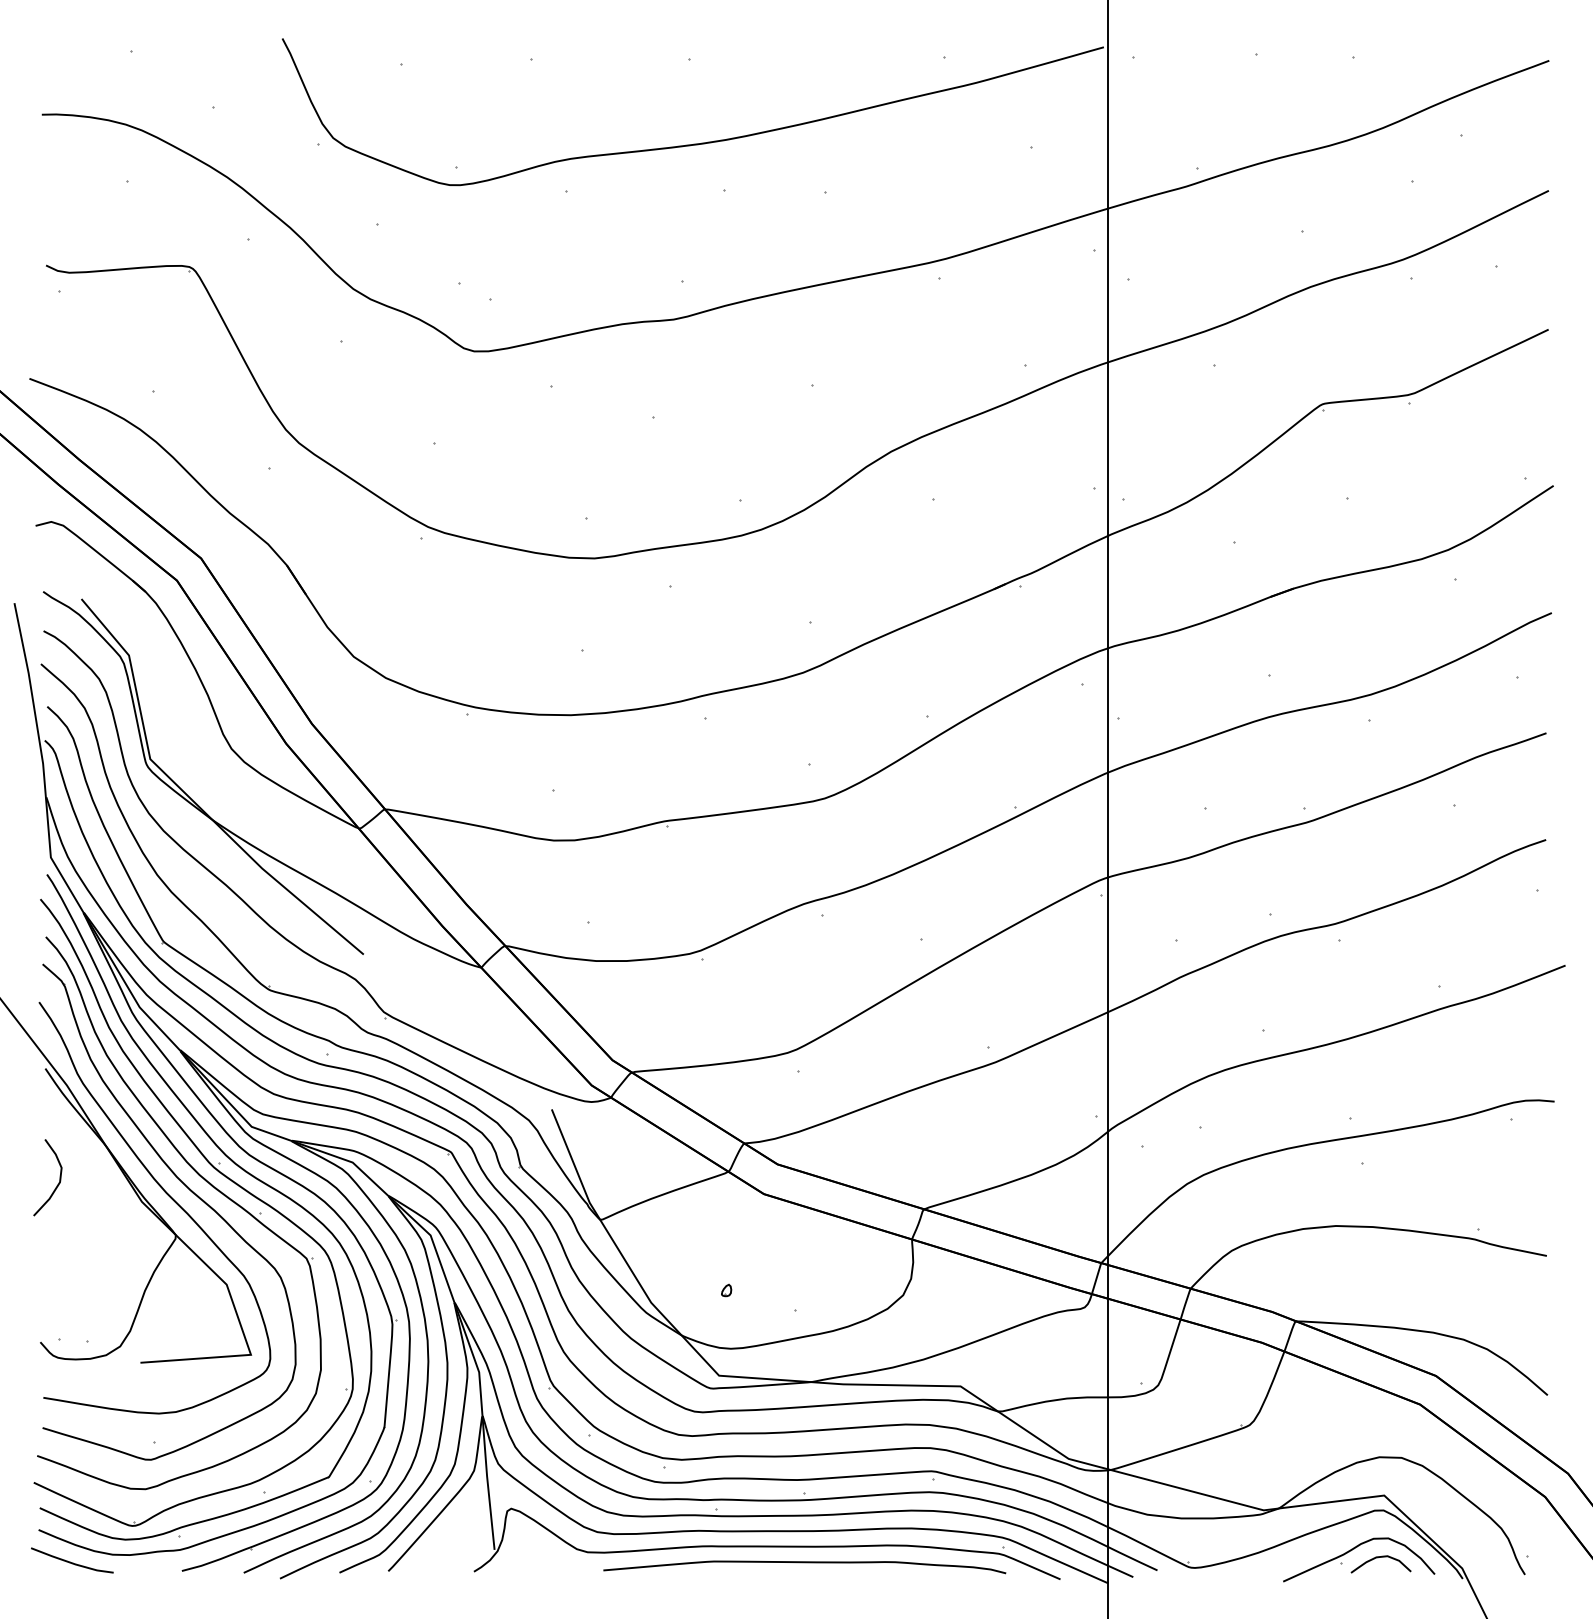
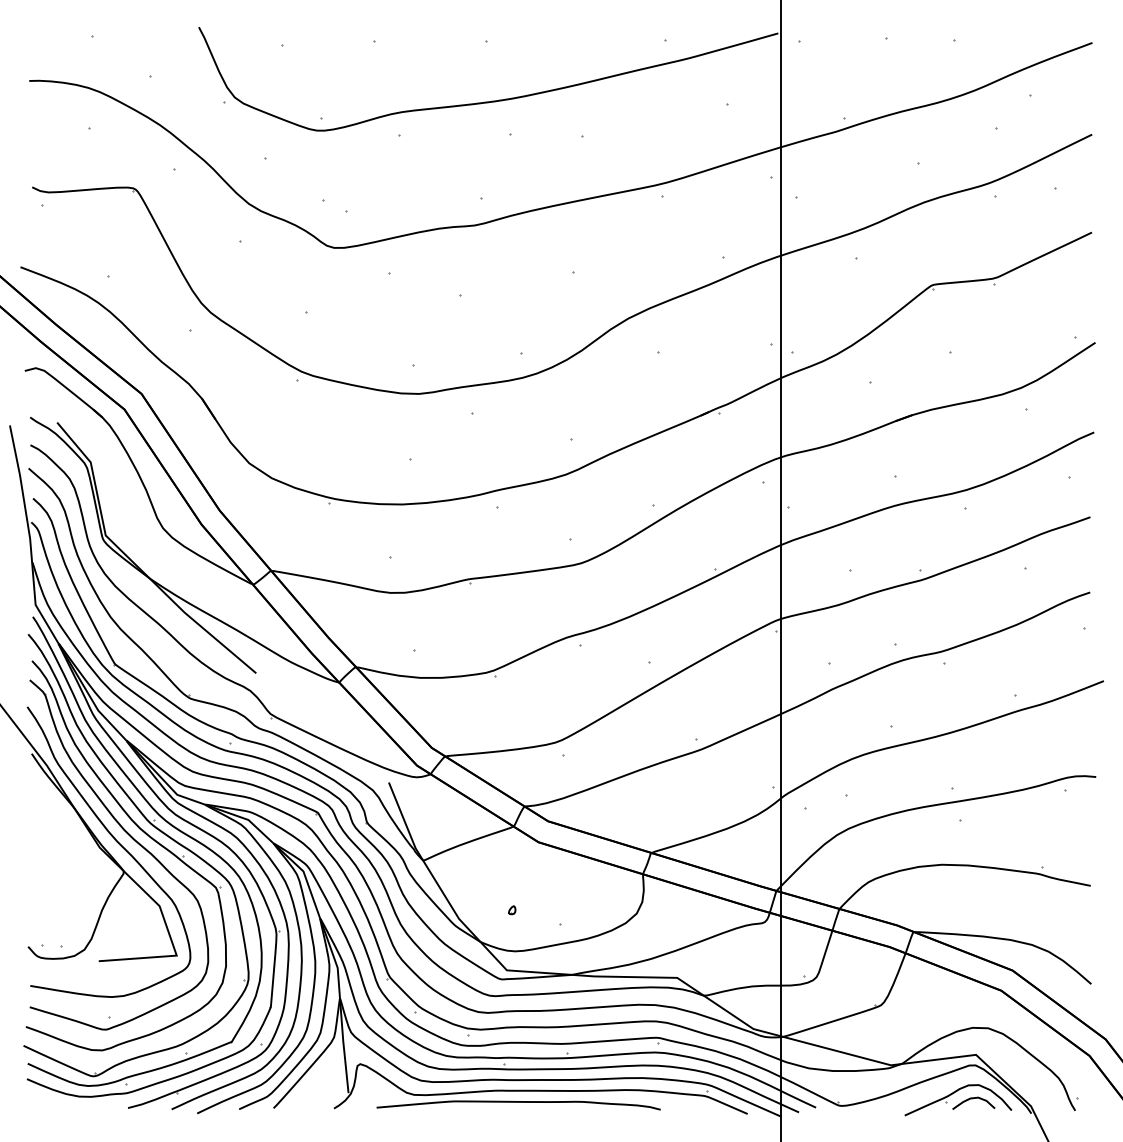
curve: (59, 1177) -> (41, 830), removed
line: (72, 1562) -> (50, 1102), removed
curve: (804, 1563) -> (518, 1102), moved

